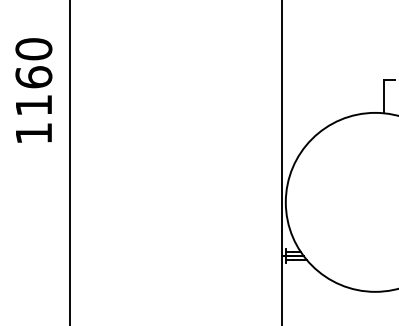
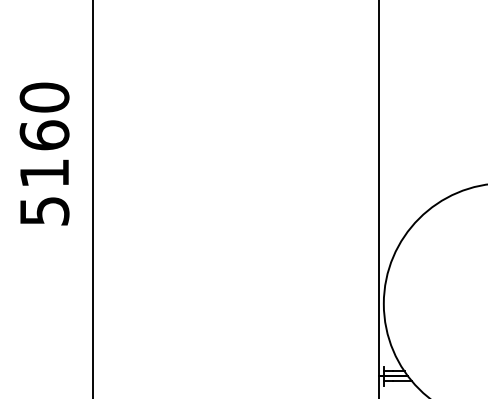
text: (34, 133) -> (45, 211), 1160 -> 5160

